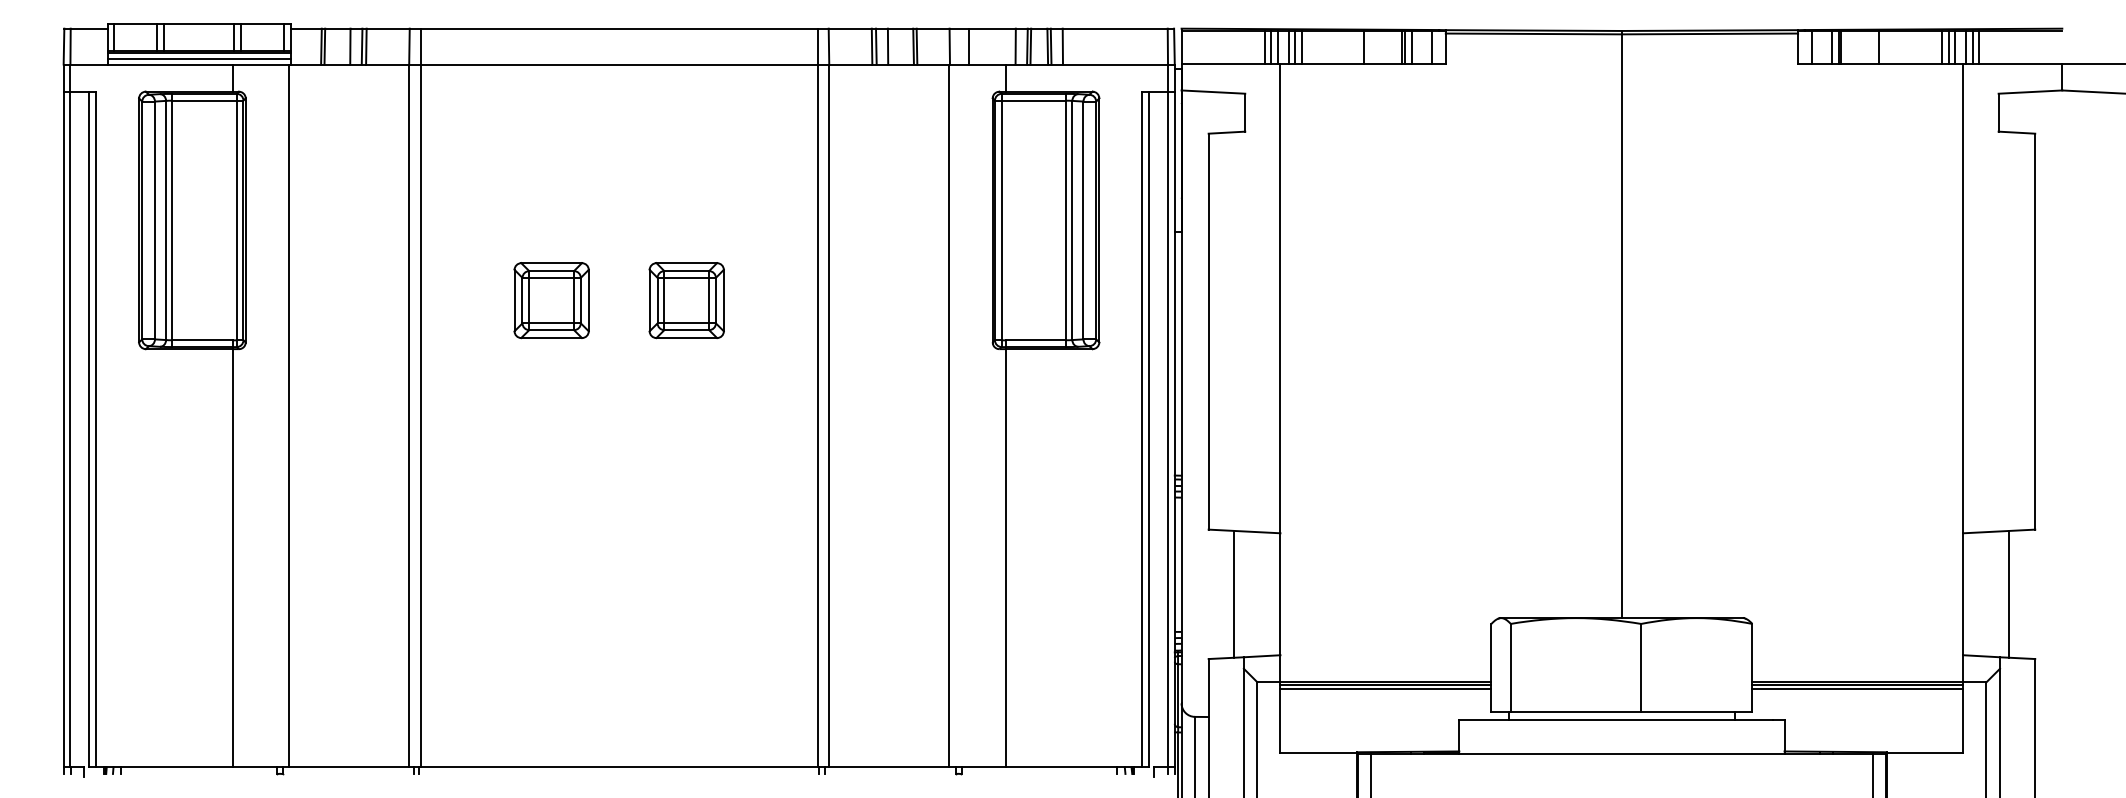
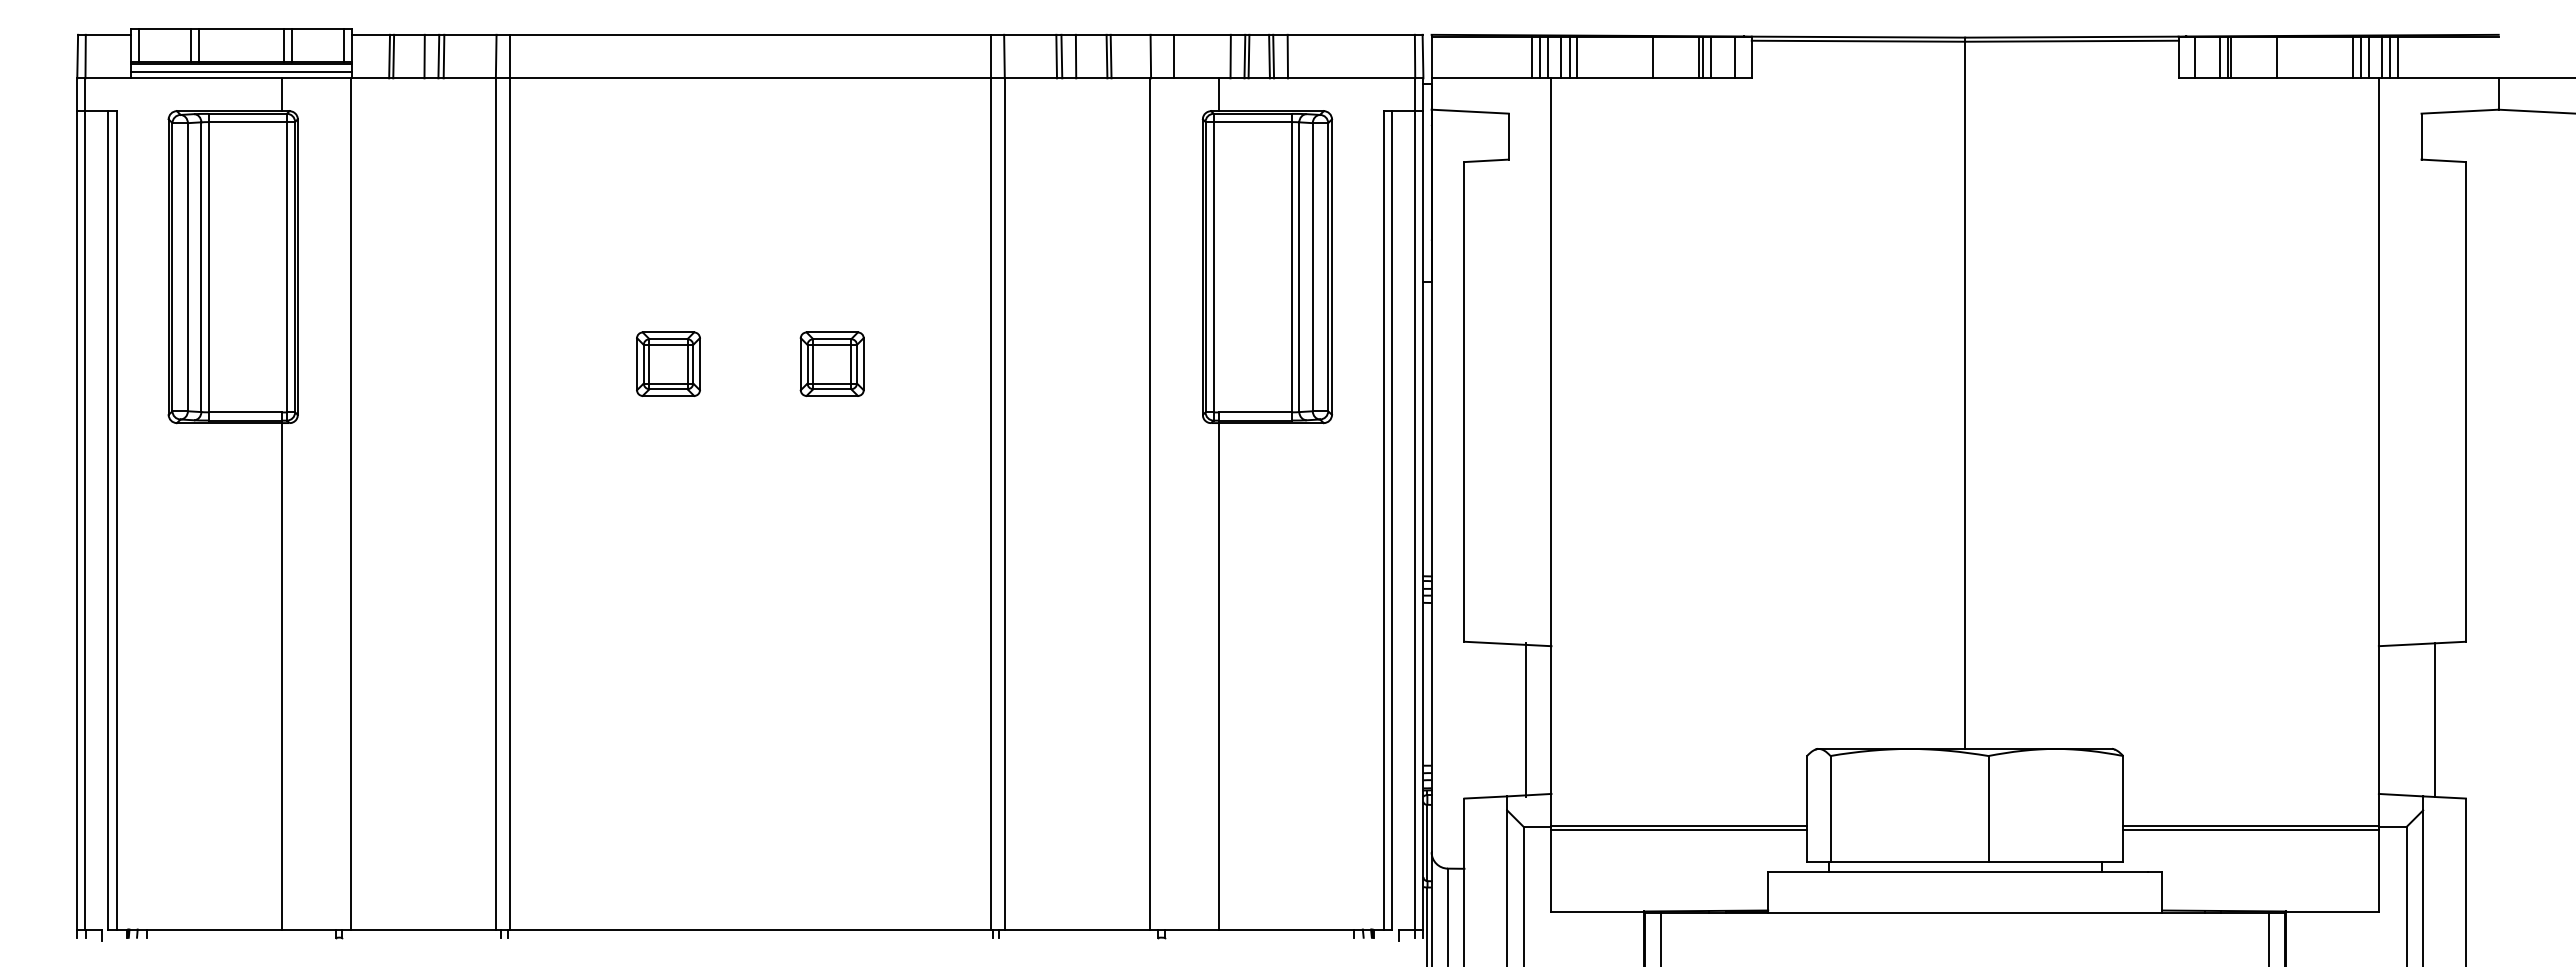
part: (551, 299) -> (668, 363), size x0.7
part: (687, 299) -> (832, 363), size x0.7
line: (1234, 593) -> (1525, 719), moved
line: (1386, 688) -> (1679, 834), removed
line: (1857, 688) -> (2250, 834), removed

